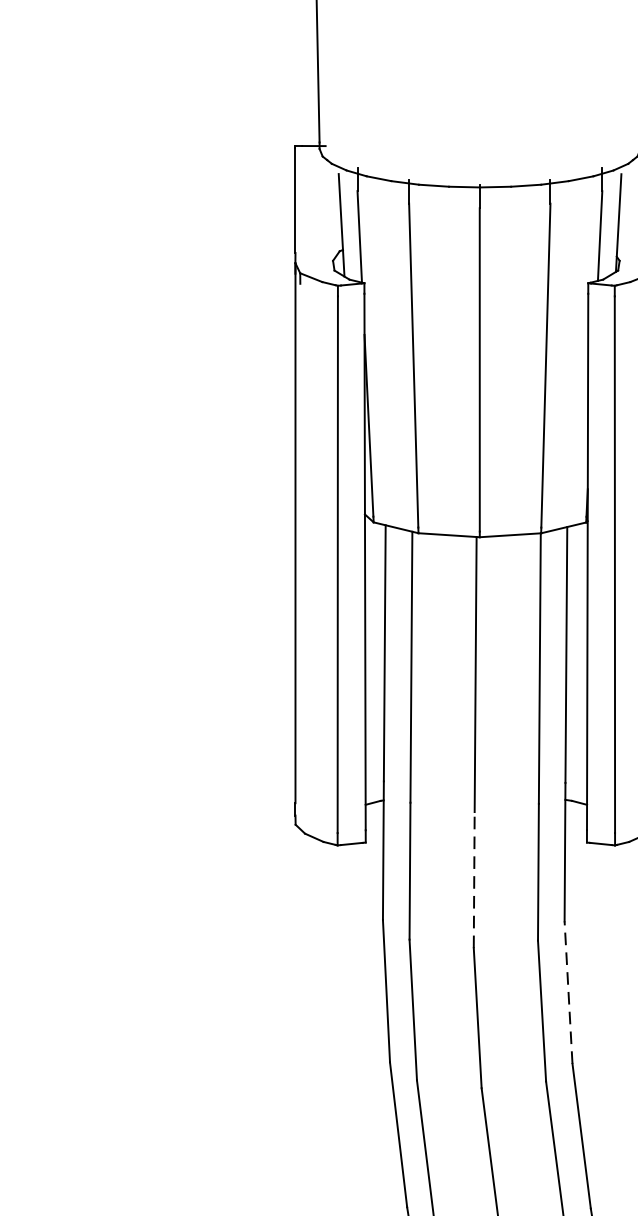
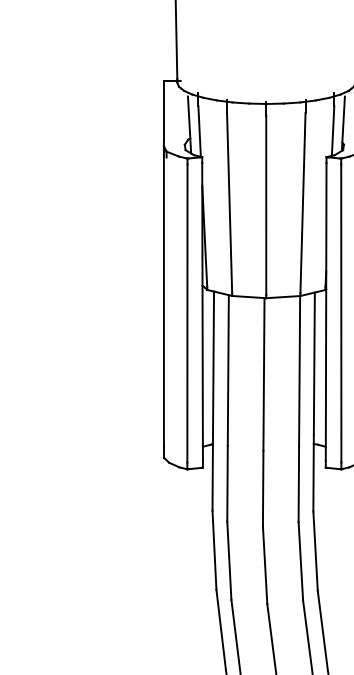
line: (474, 879) -> (263, 488), dashed -> solid
line: (568, 993) -> (315, 551), dashed -> solid

